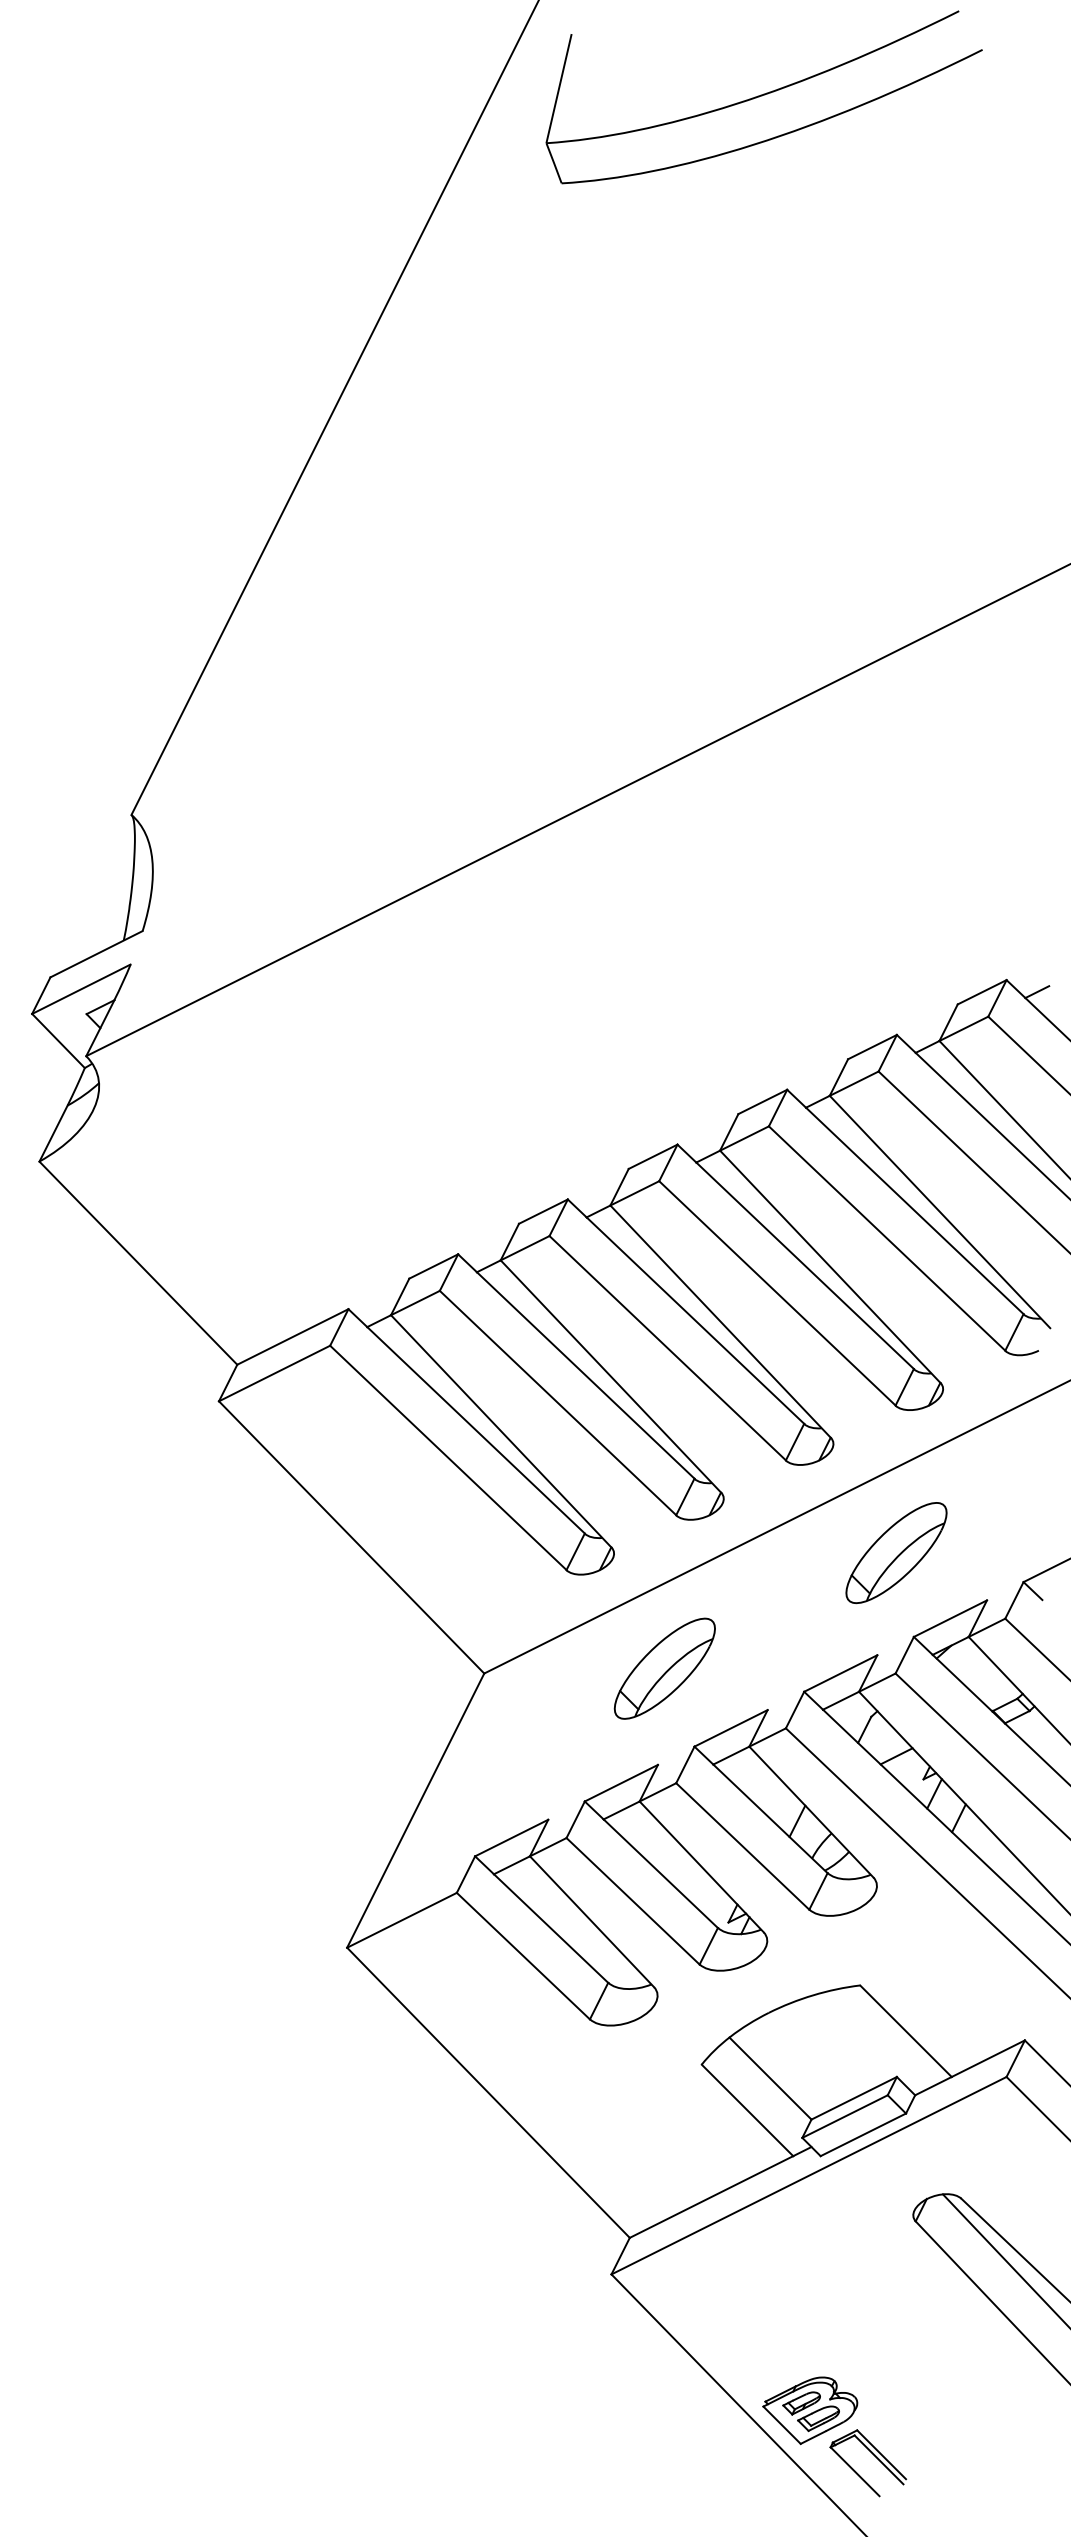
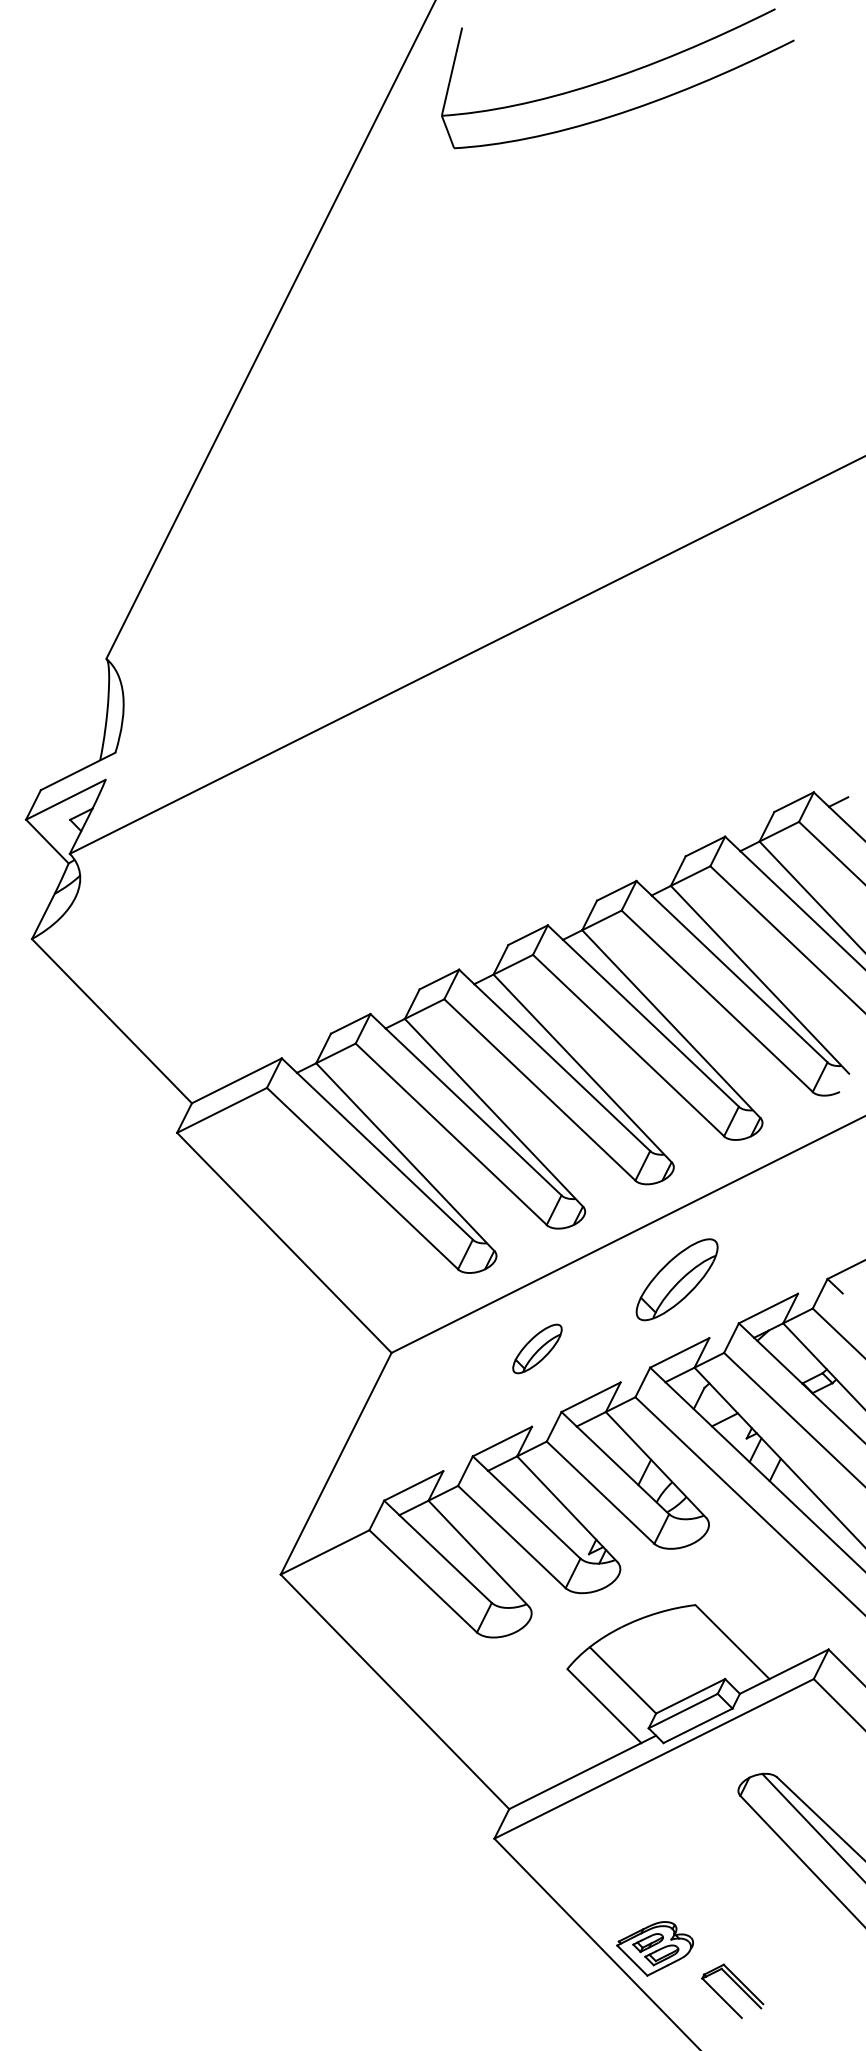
part: (896, 1553) -> (677, 1280), moved
part: (664, 1668) -> (537, 1348), size x0.6
part: (874, 2456) -> (737, 1985), moved

